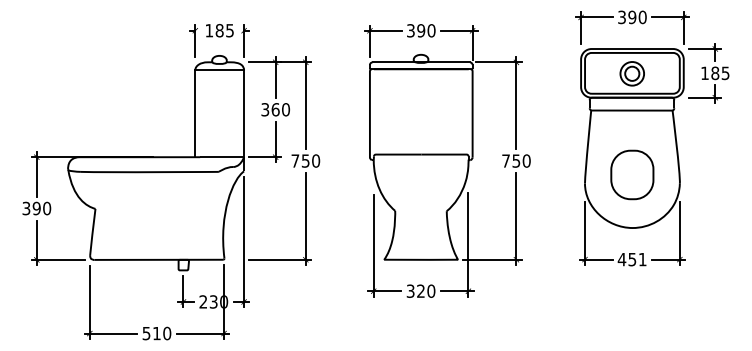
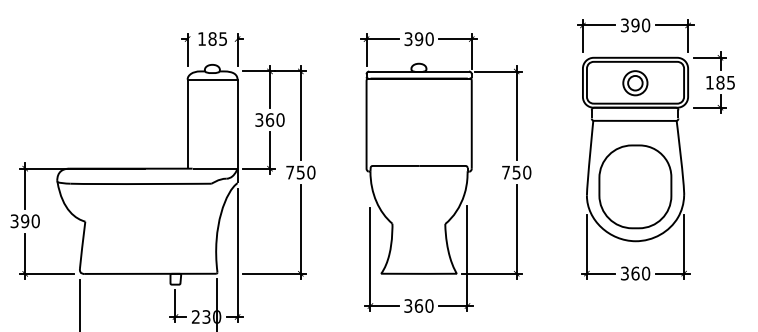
part: (632, 174) -> (635, 186), size x1.67
text: (631, 259) -> (634, 273), 451 -> 360
text: (421, 290) -> (419, 305), 320 -> 360

